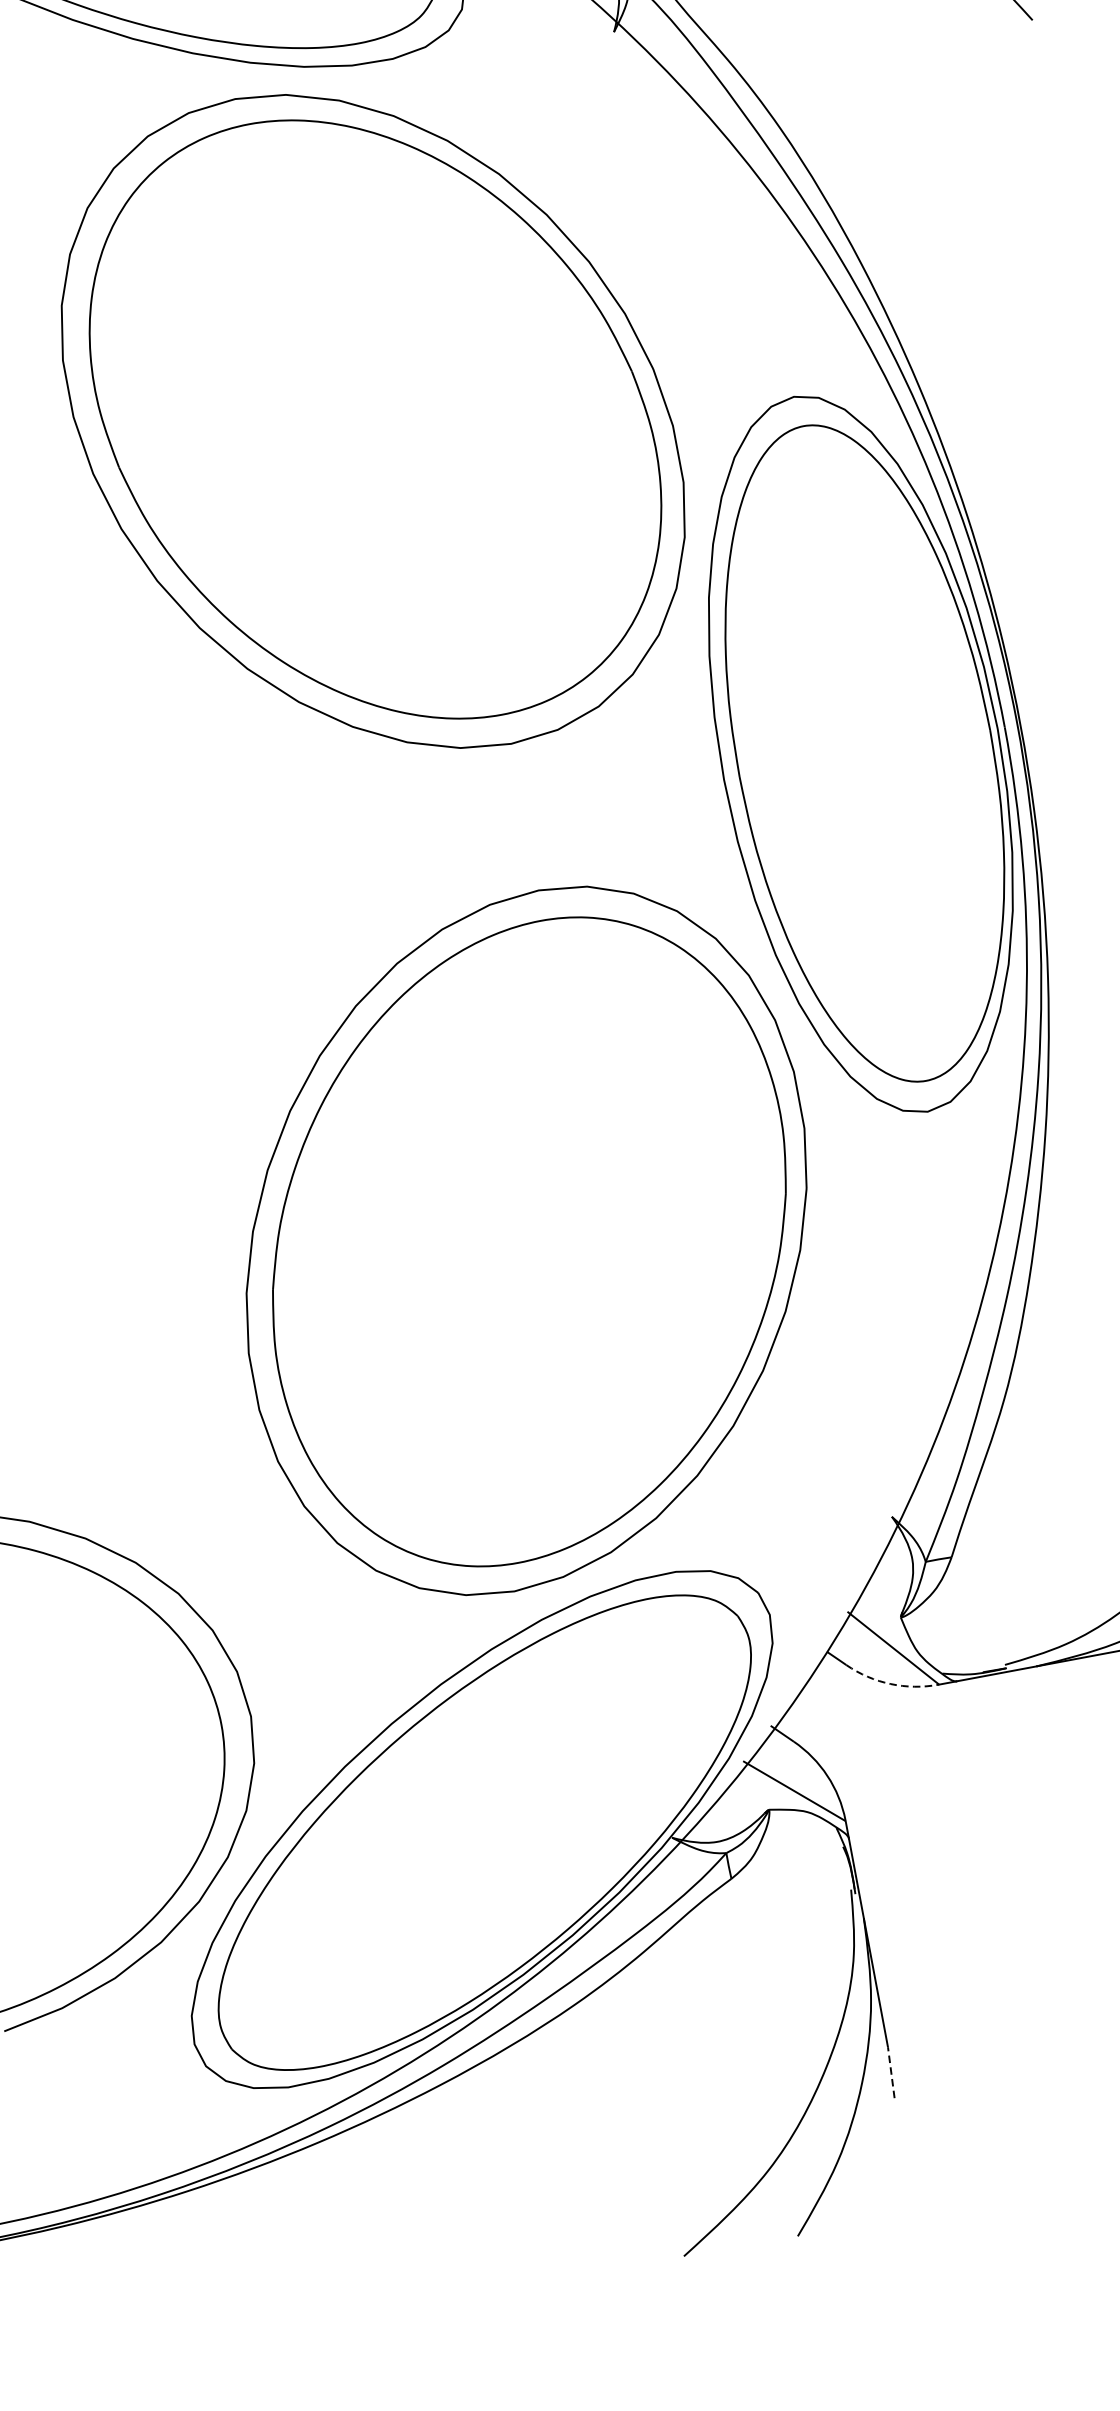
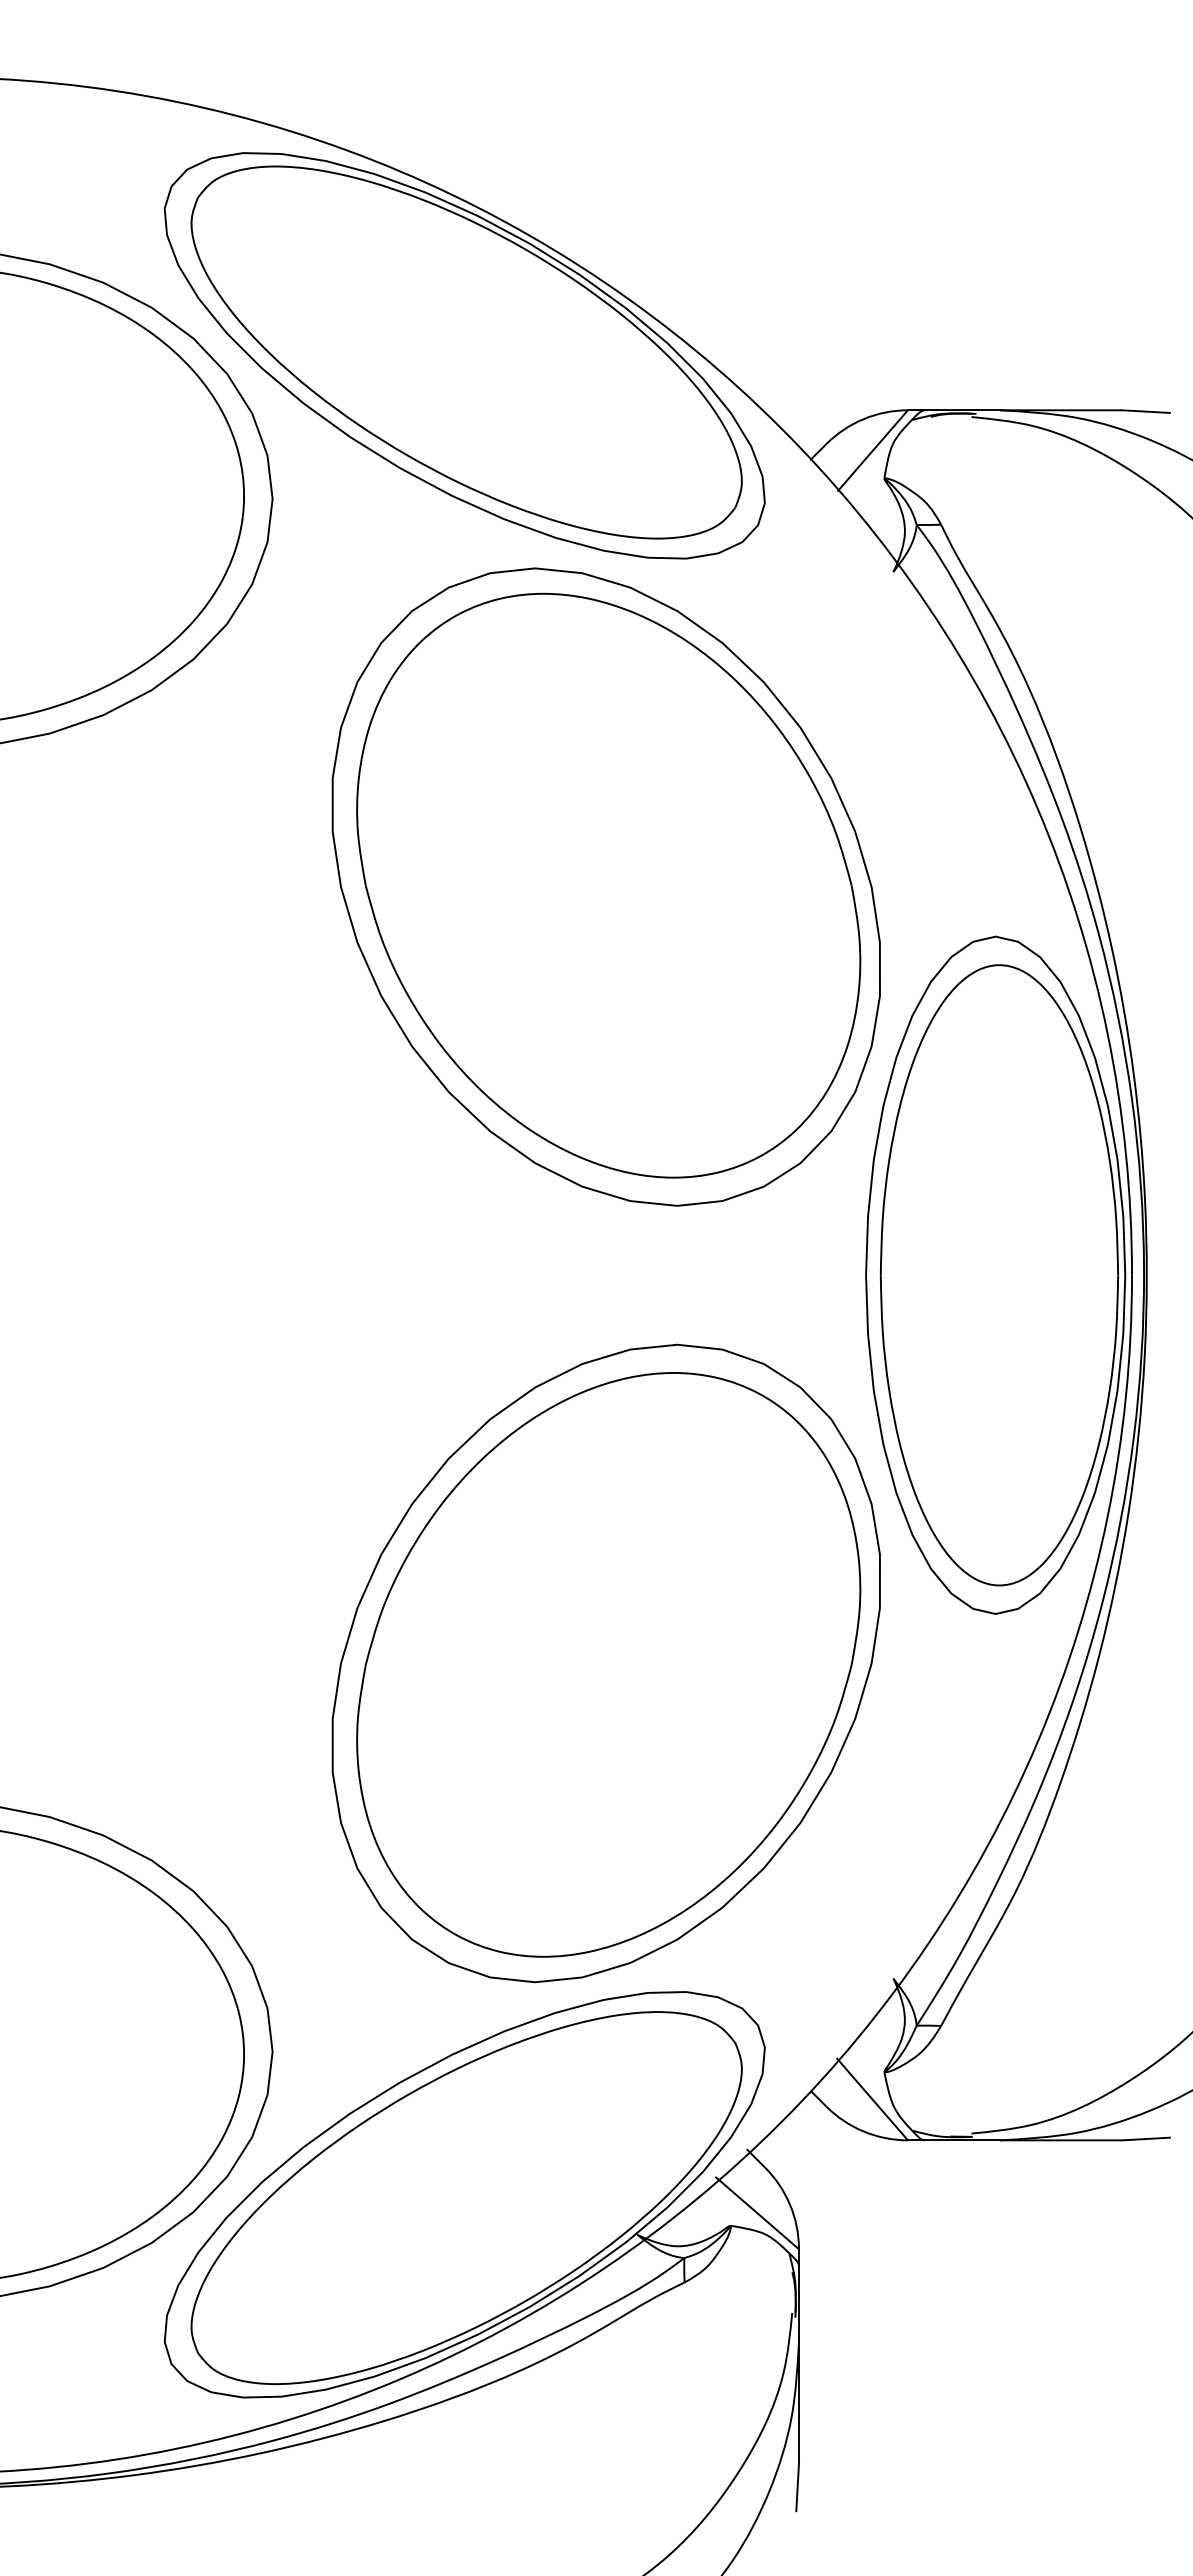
arc: (890, 1684) -> (863, 2131), dashed -> solid
line: (891, 2072) -> (797, 2487), dashed -> solid

